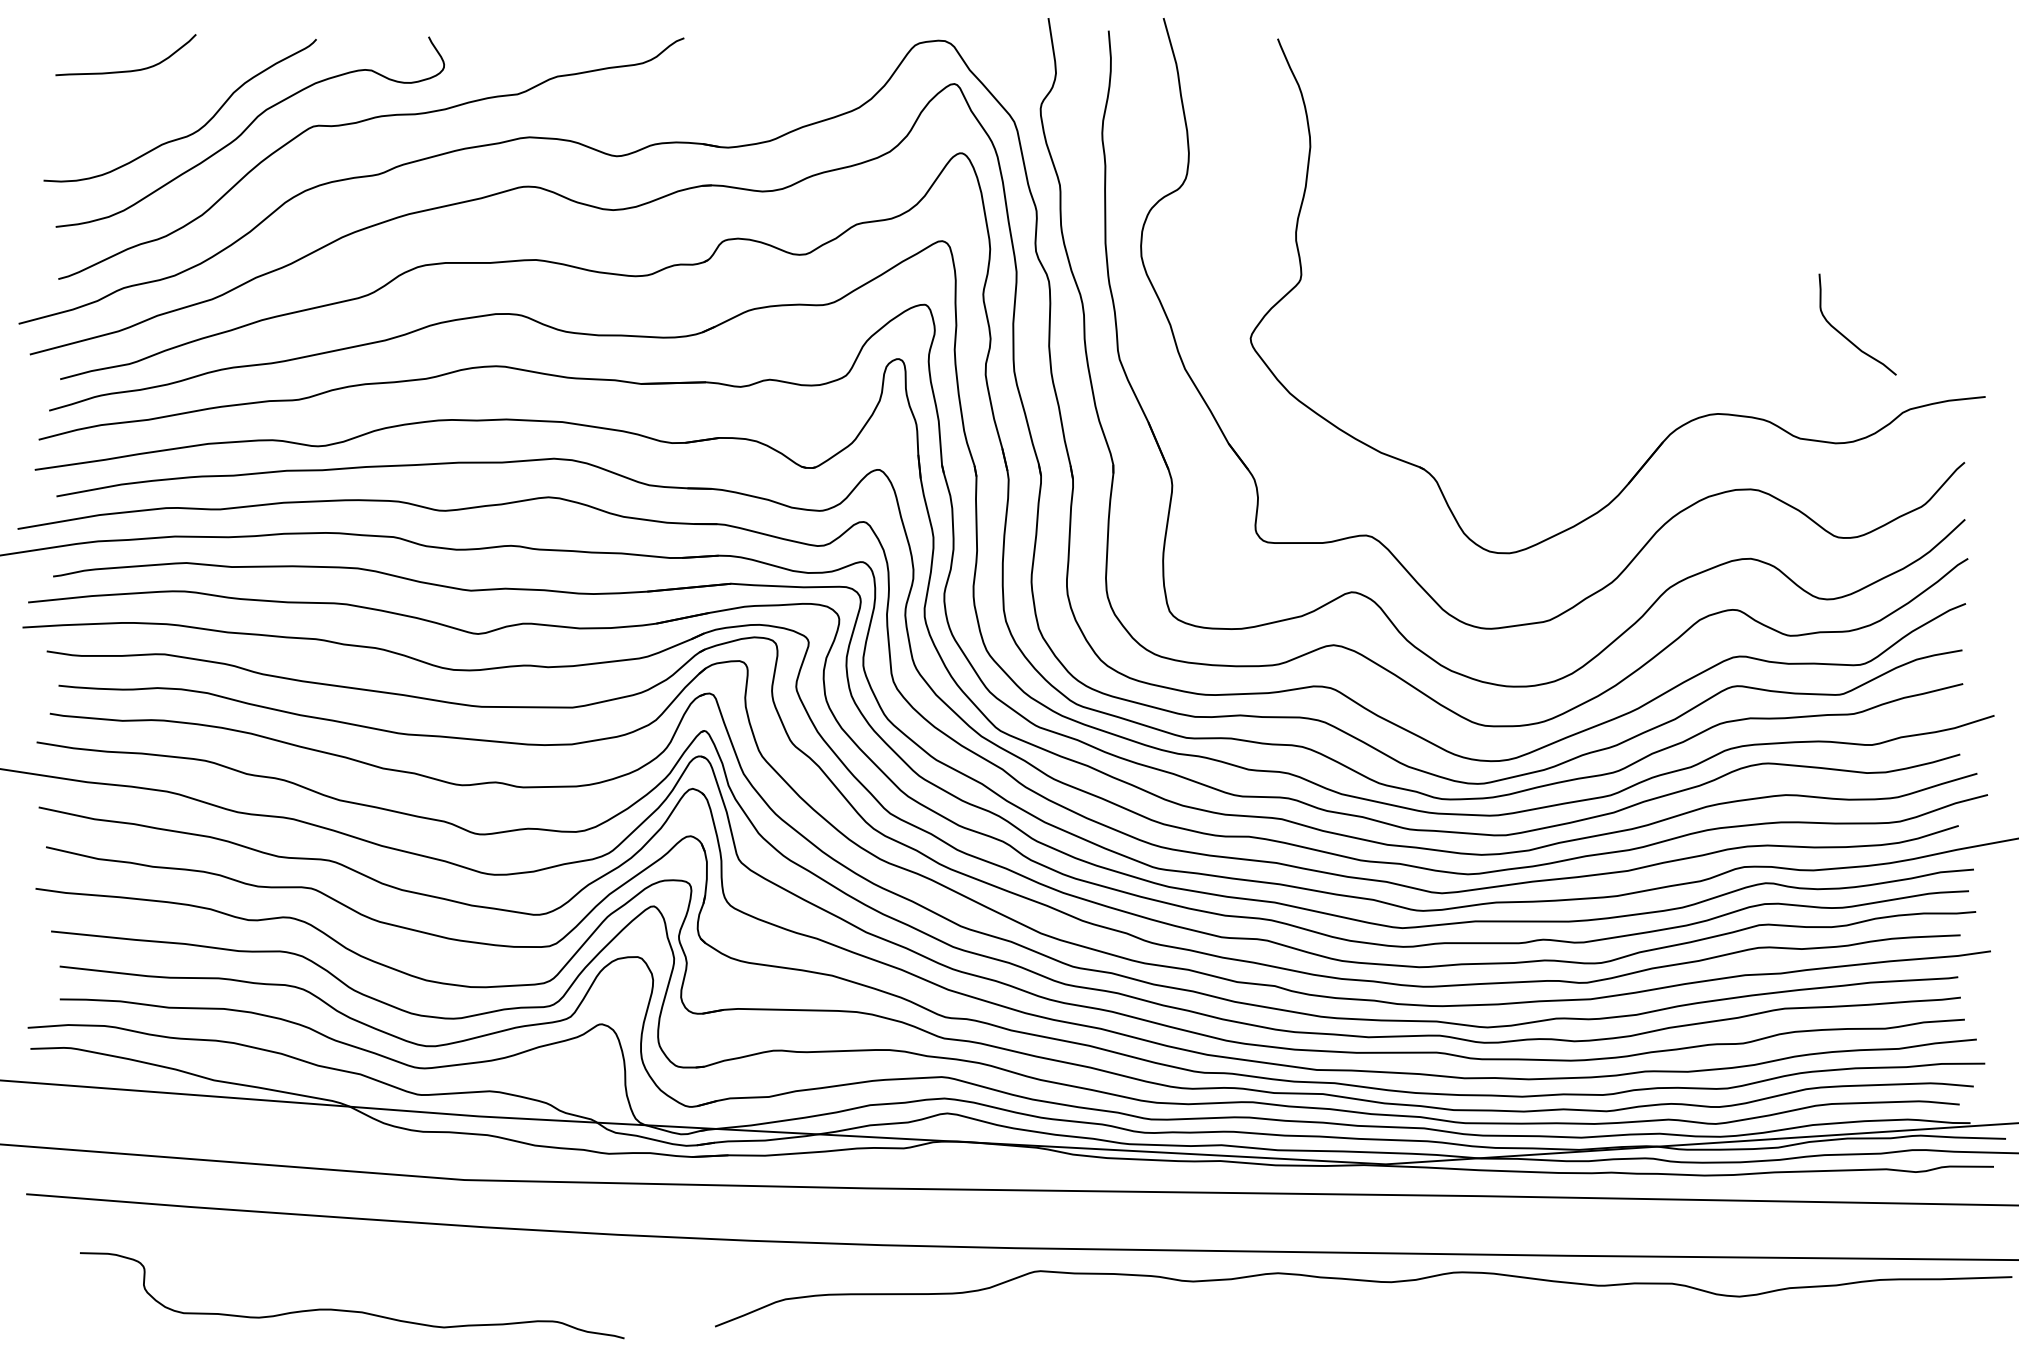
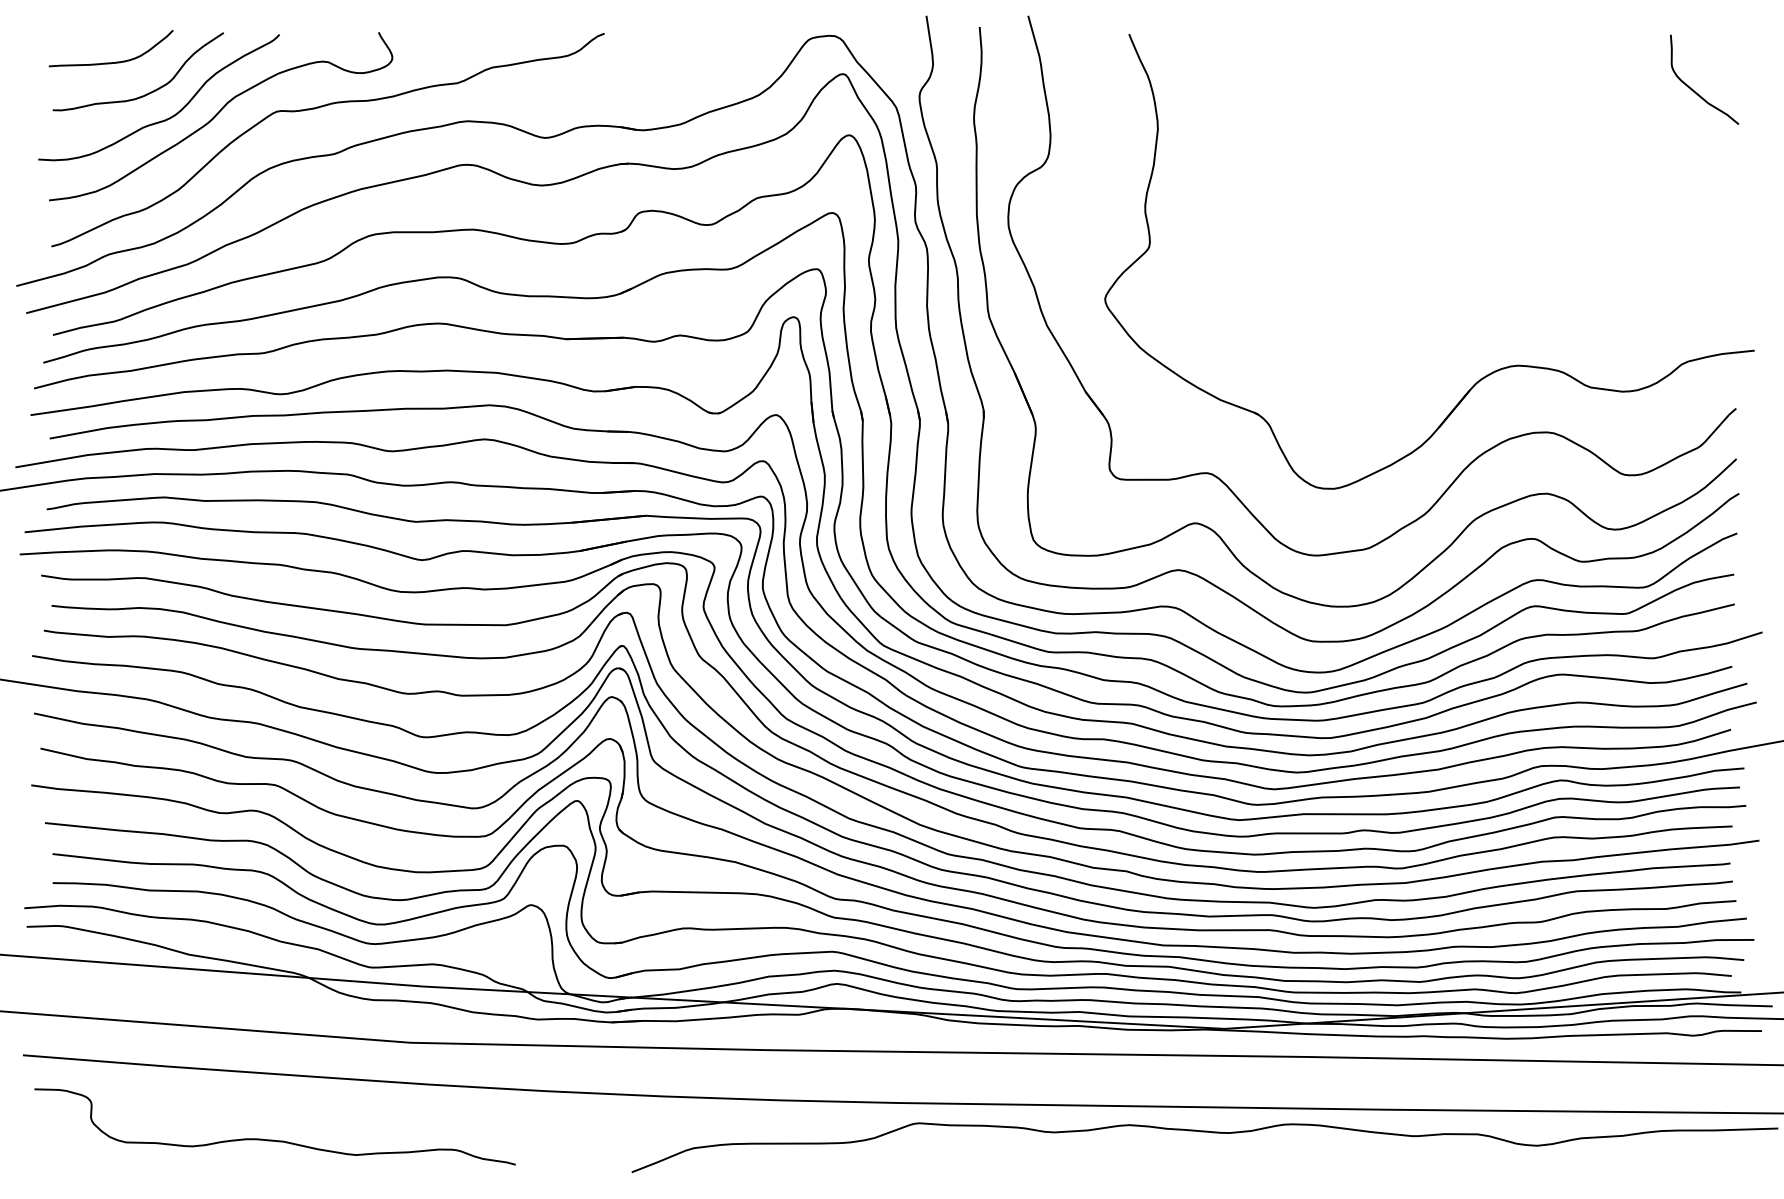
curve: (168, 104) -> (148, 92), added
curve: (1845, 335) -> (1693, 89), moved
curve: (350, 1309) -> (273, 1139), moved

